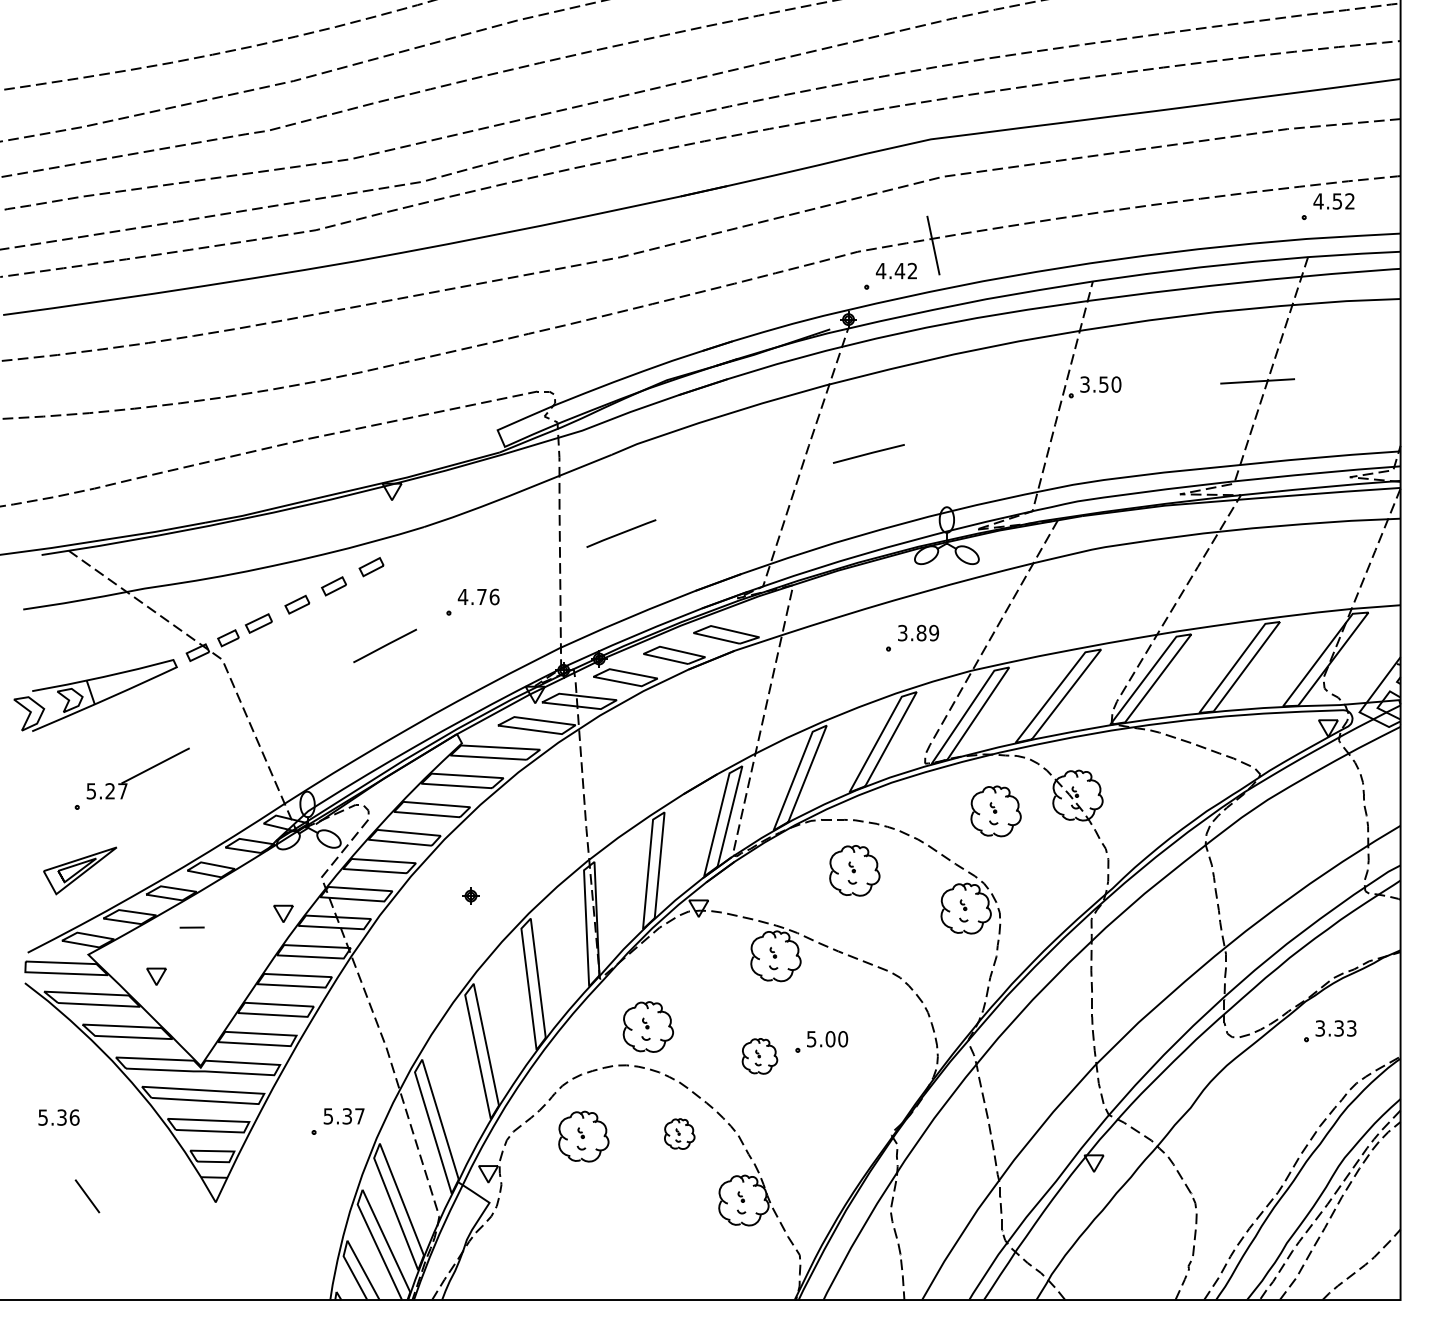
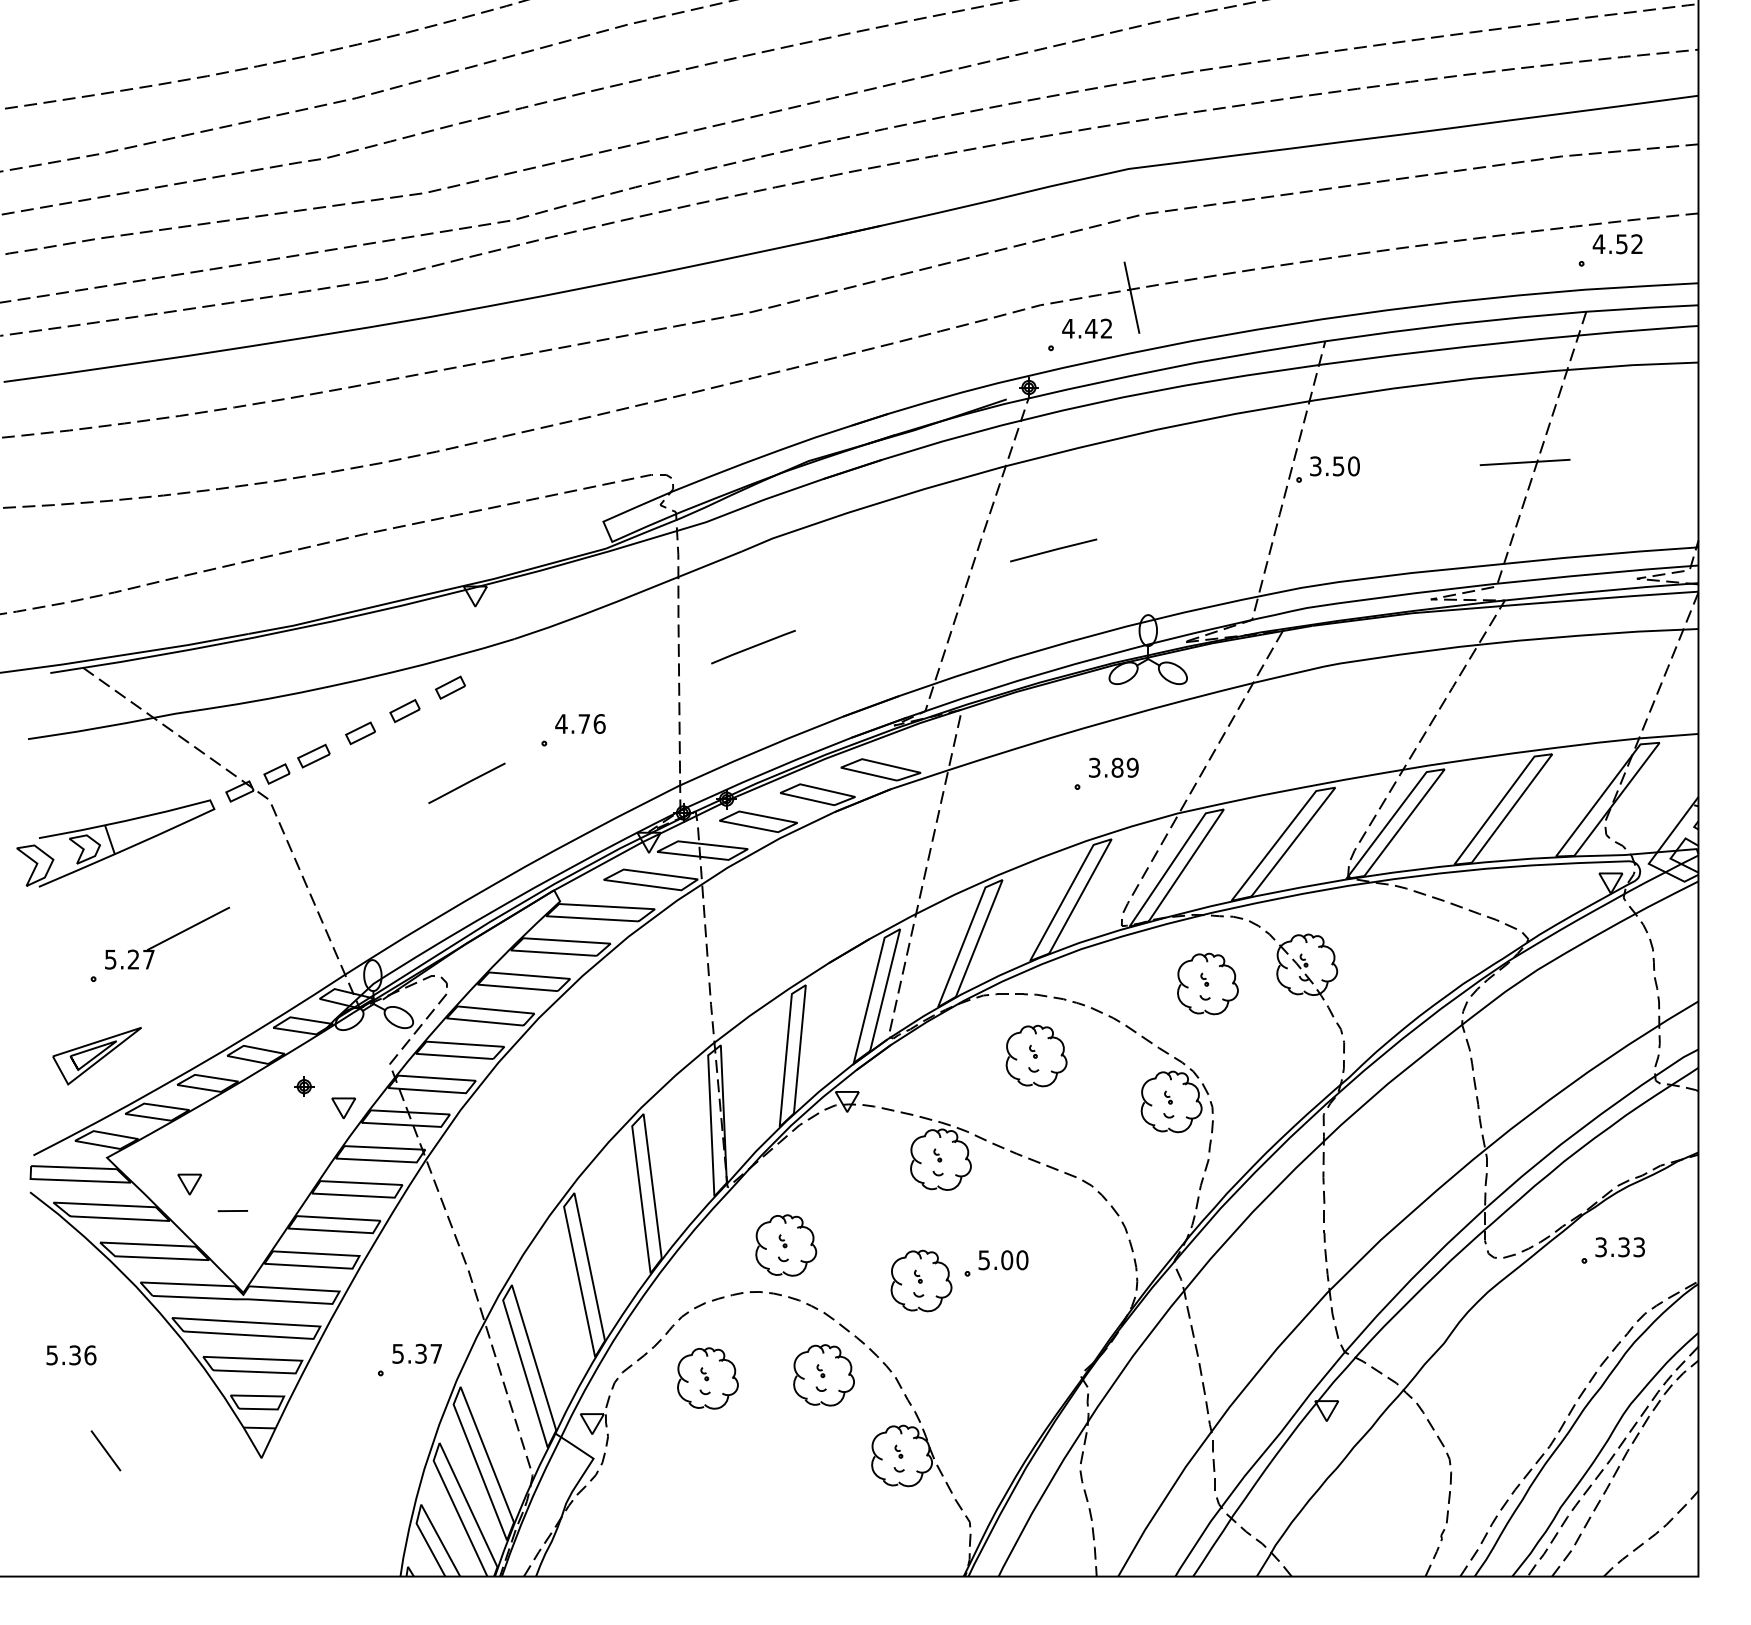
part: (470, 895) -> (303, 1085), moved
line: (191, 927) -> (232, 1210), moved
part: (759, 1056) -> (920, 1281), size x1.43
part: (679, 1133) -> (823, 1374), size x1.67

